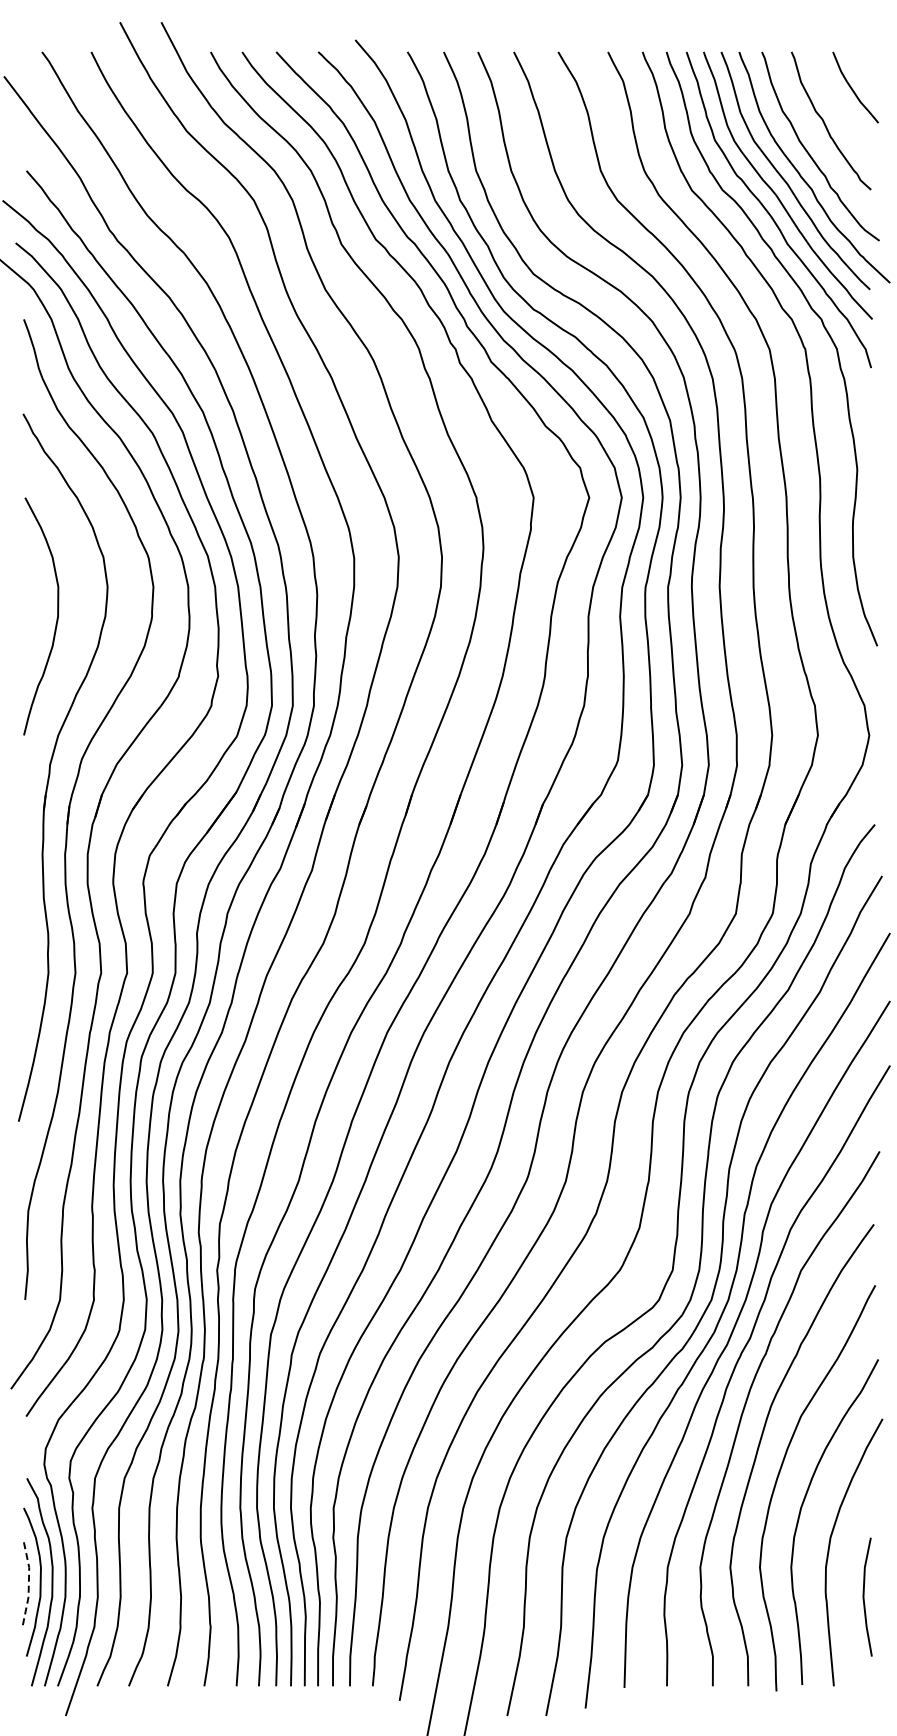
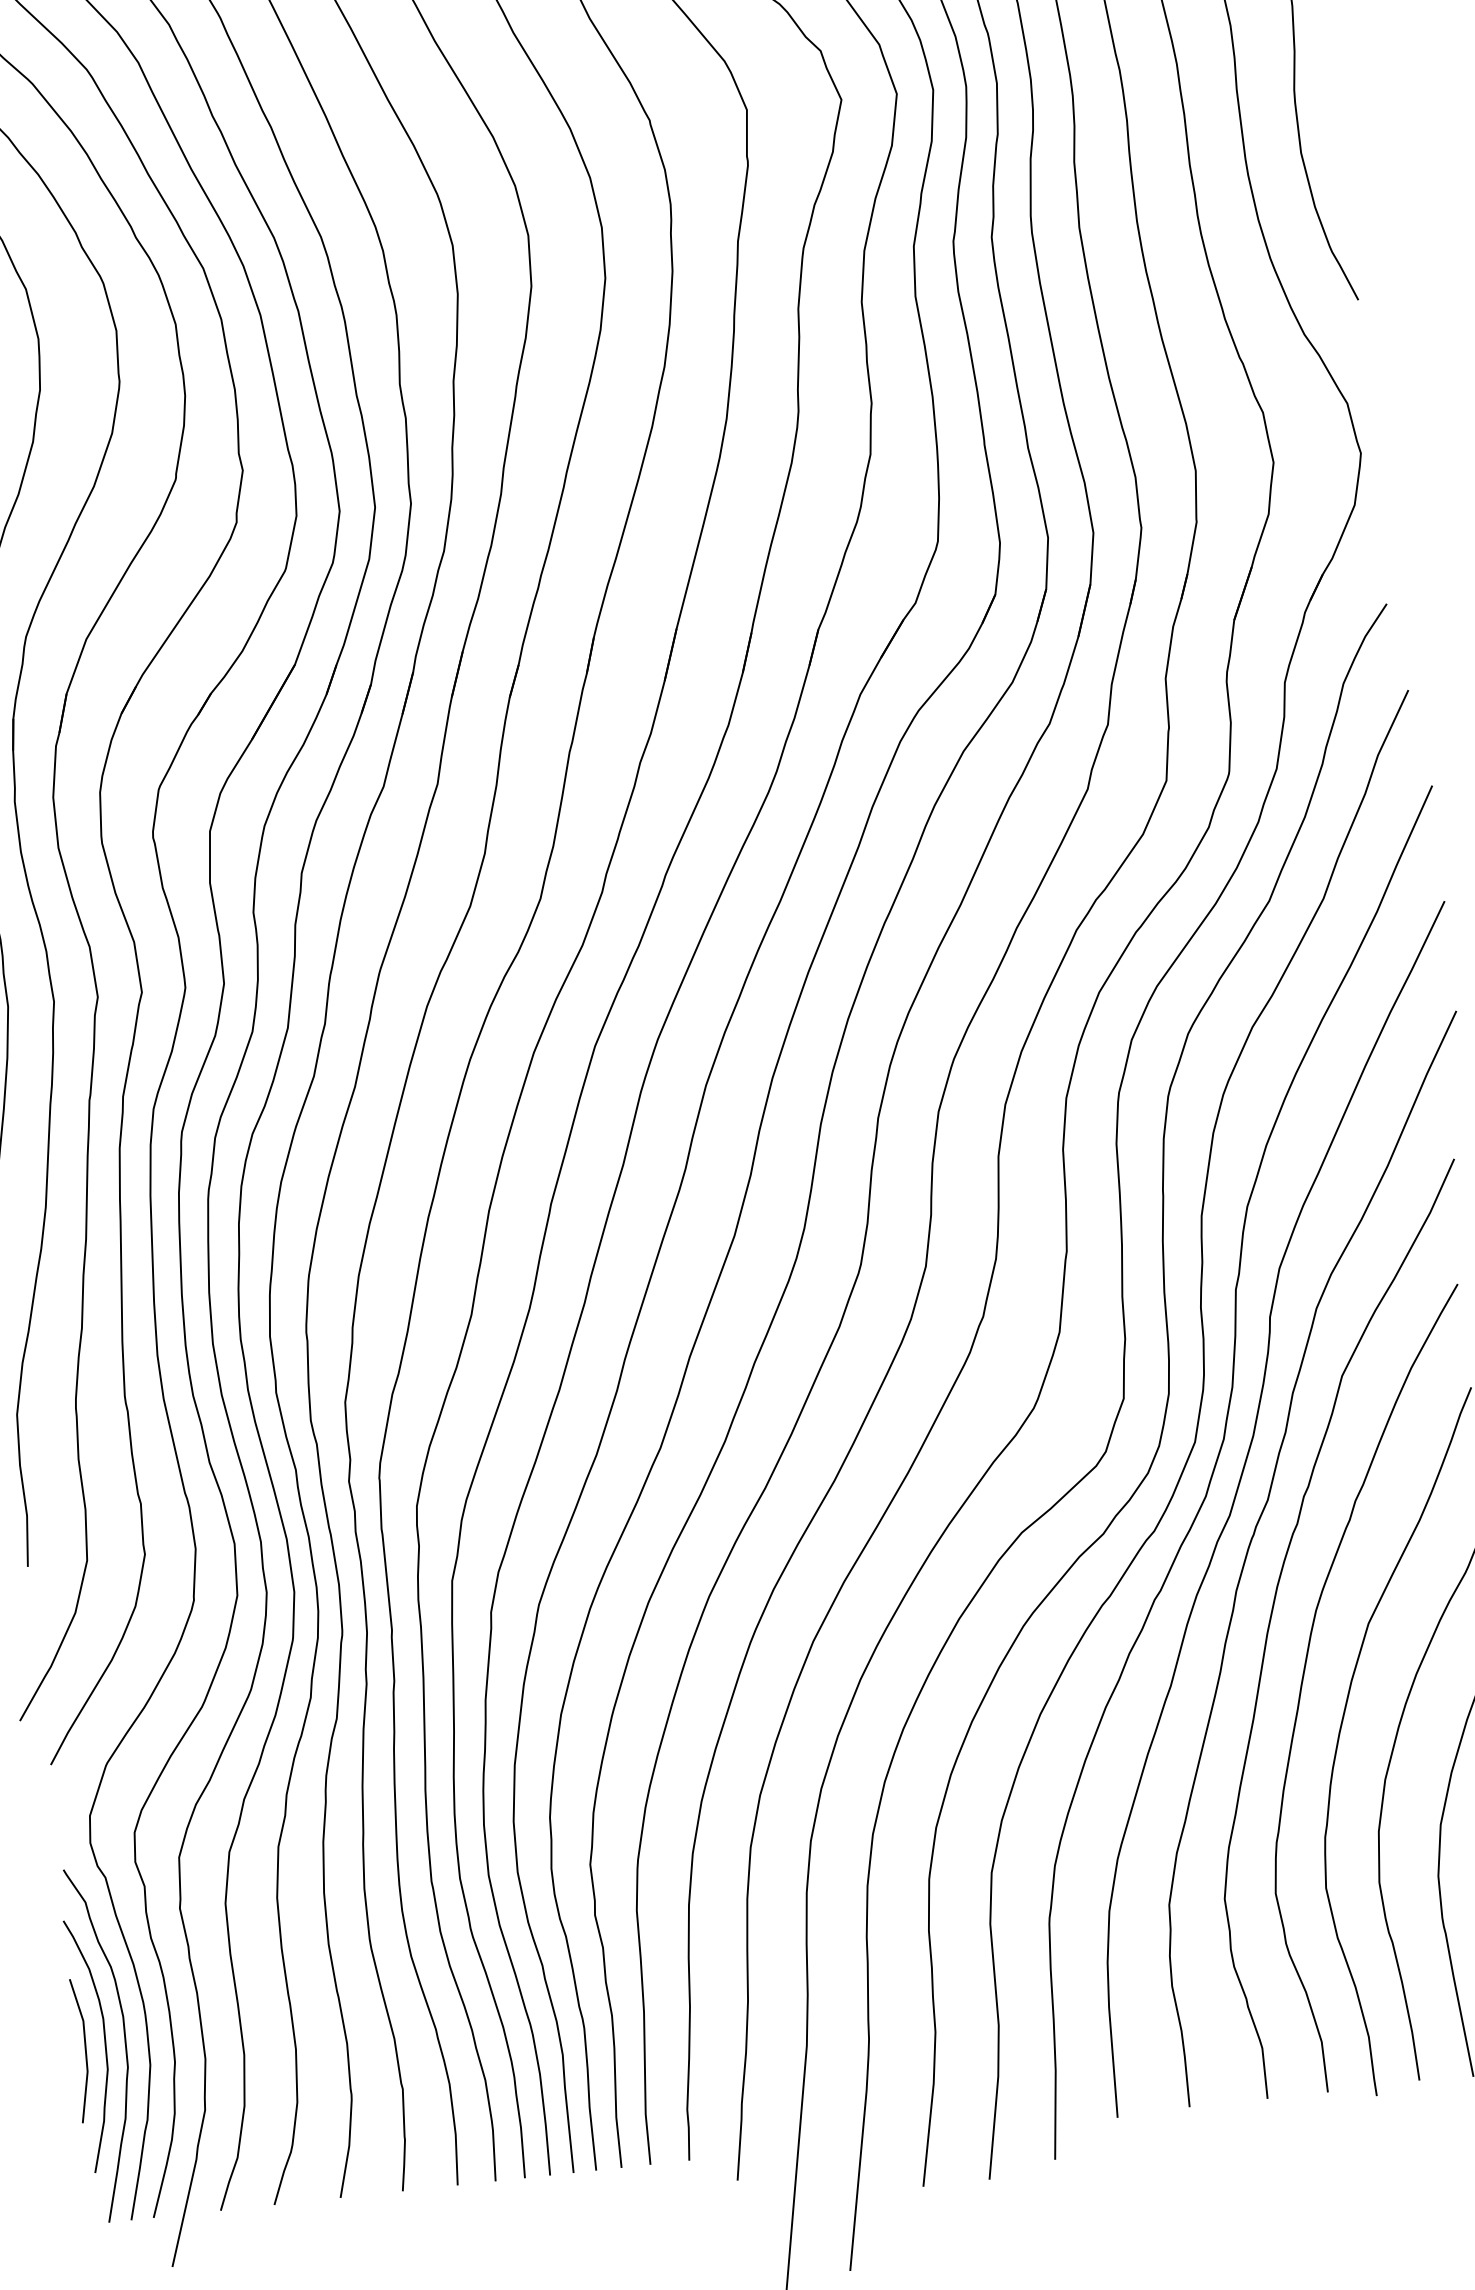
line: (28, 1585) -> (85, 2051), dashed -> solid

